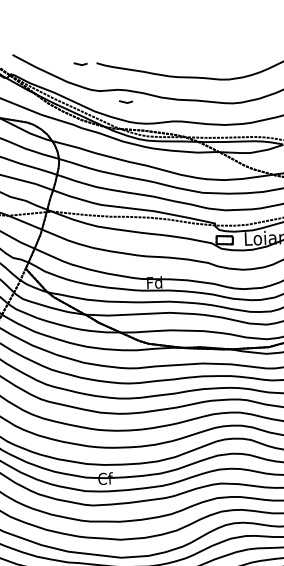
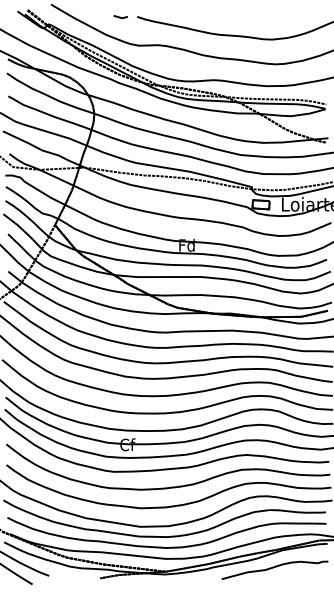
line: (125, 102) -> (165, 58), removed

